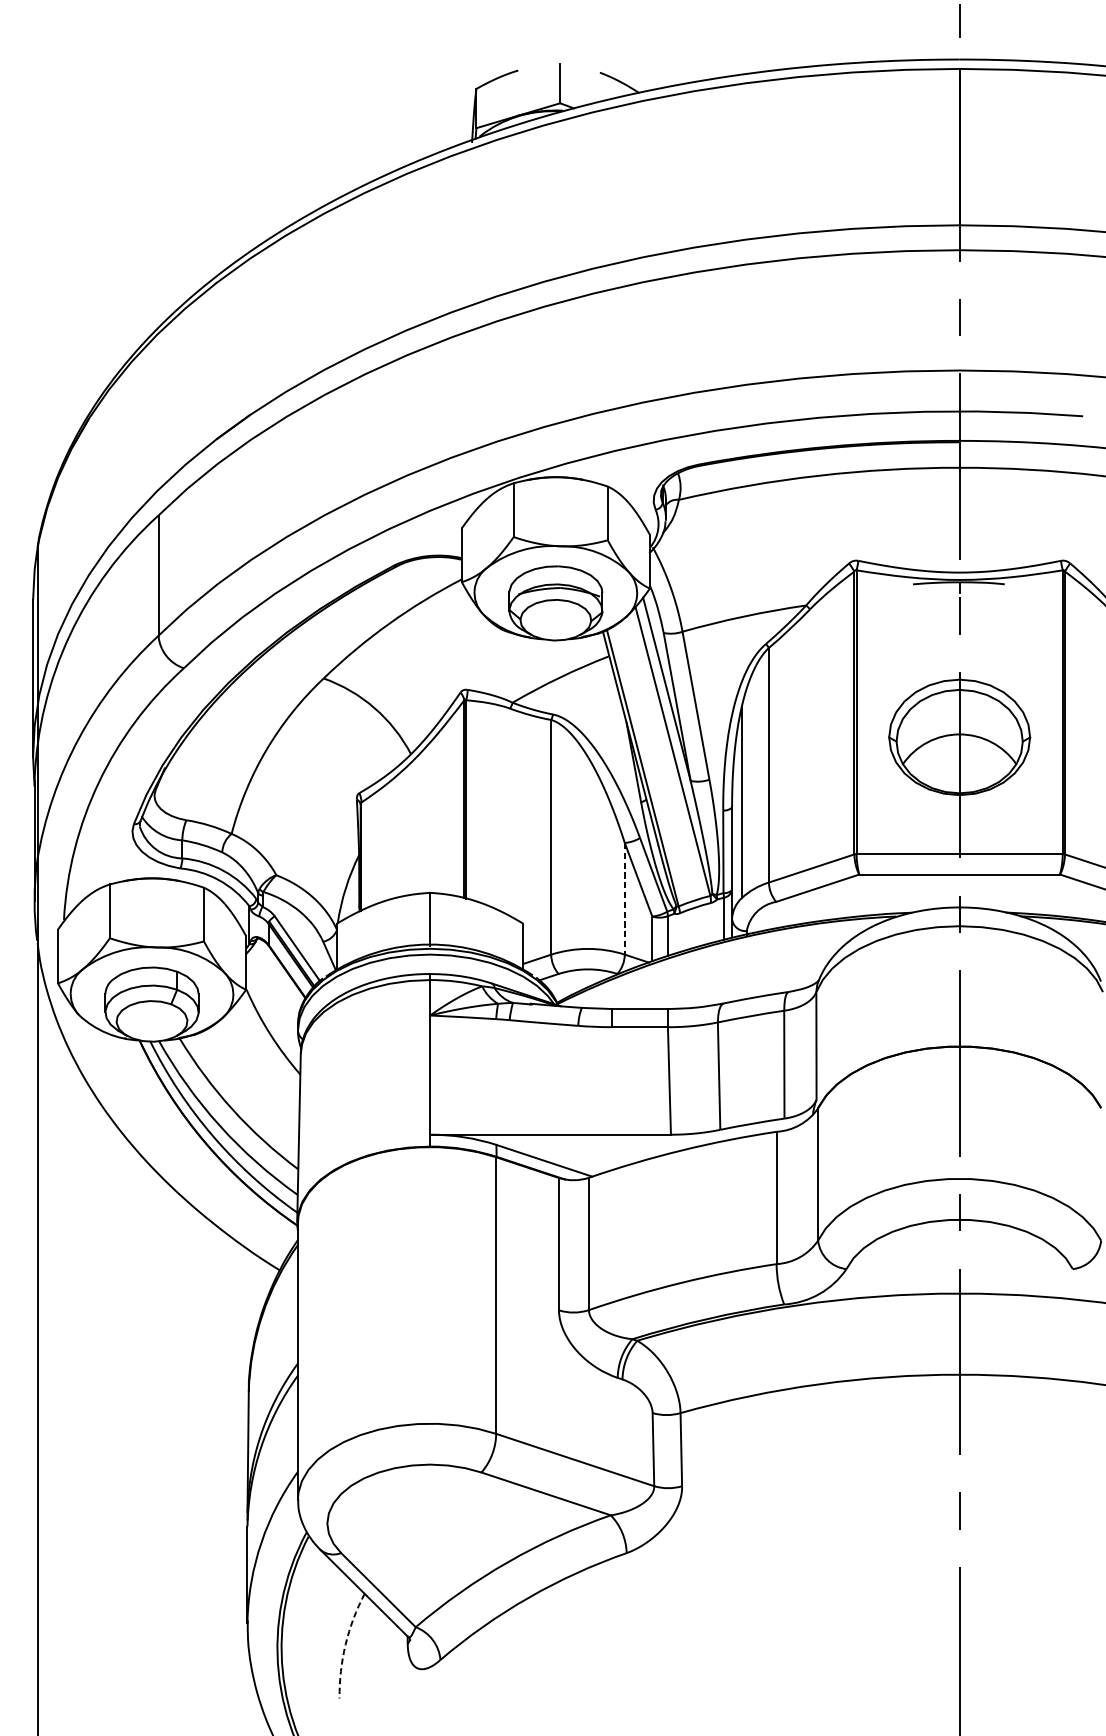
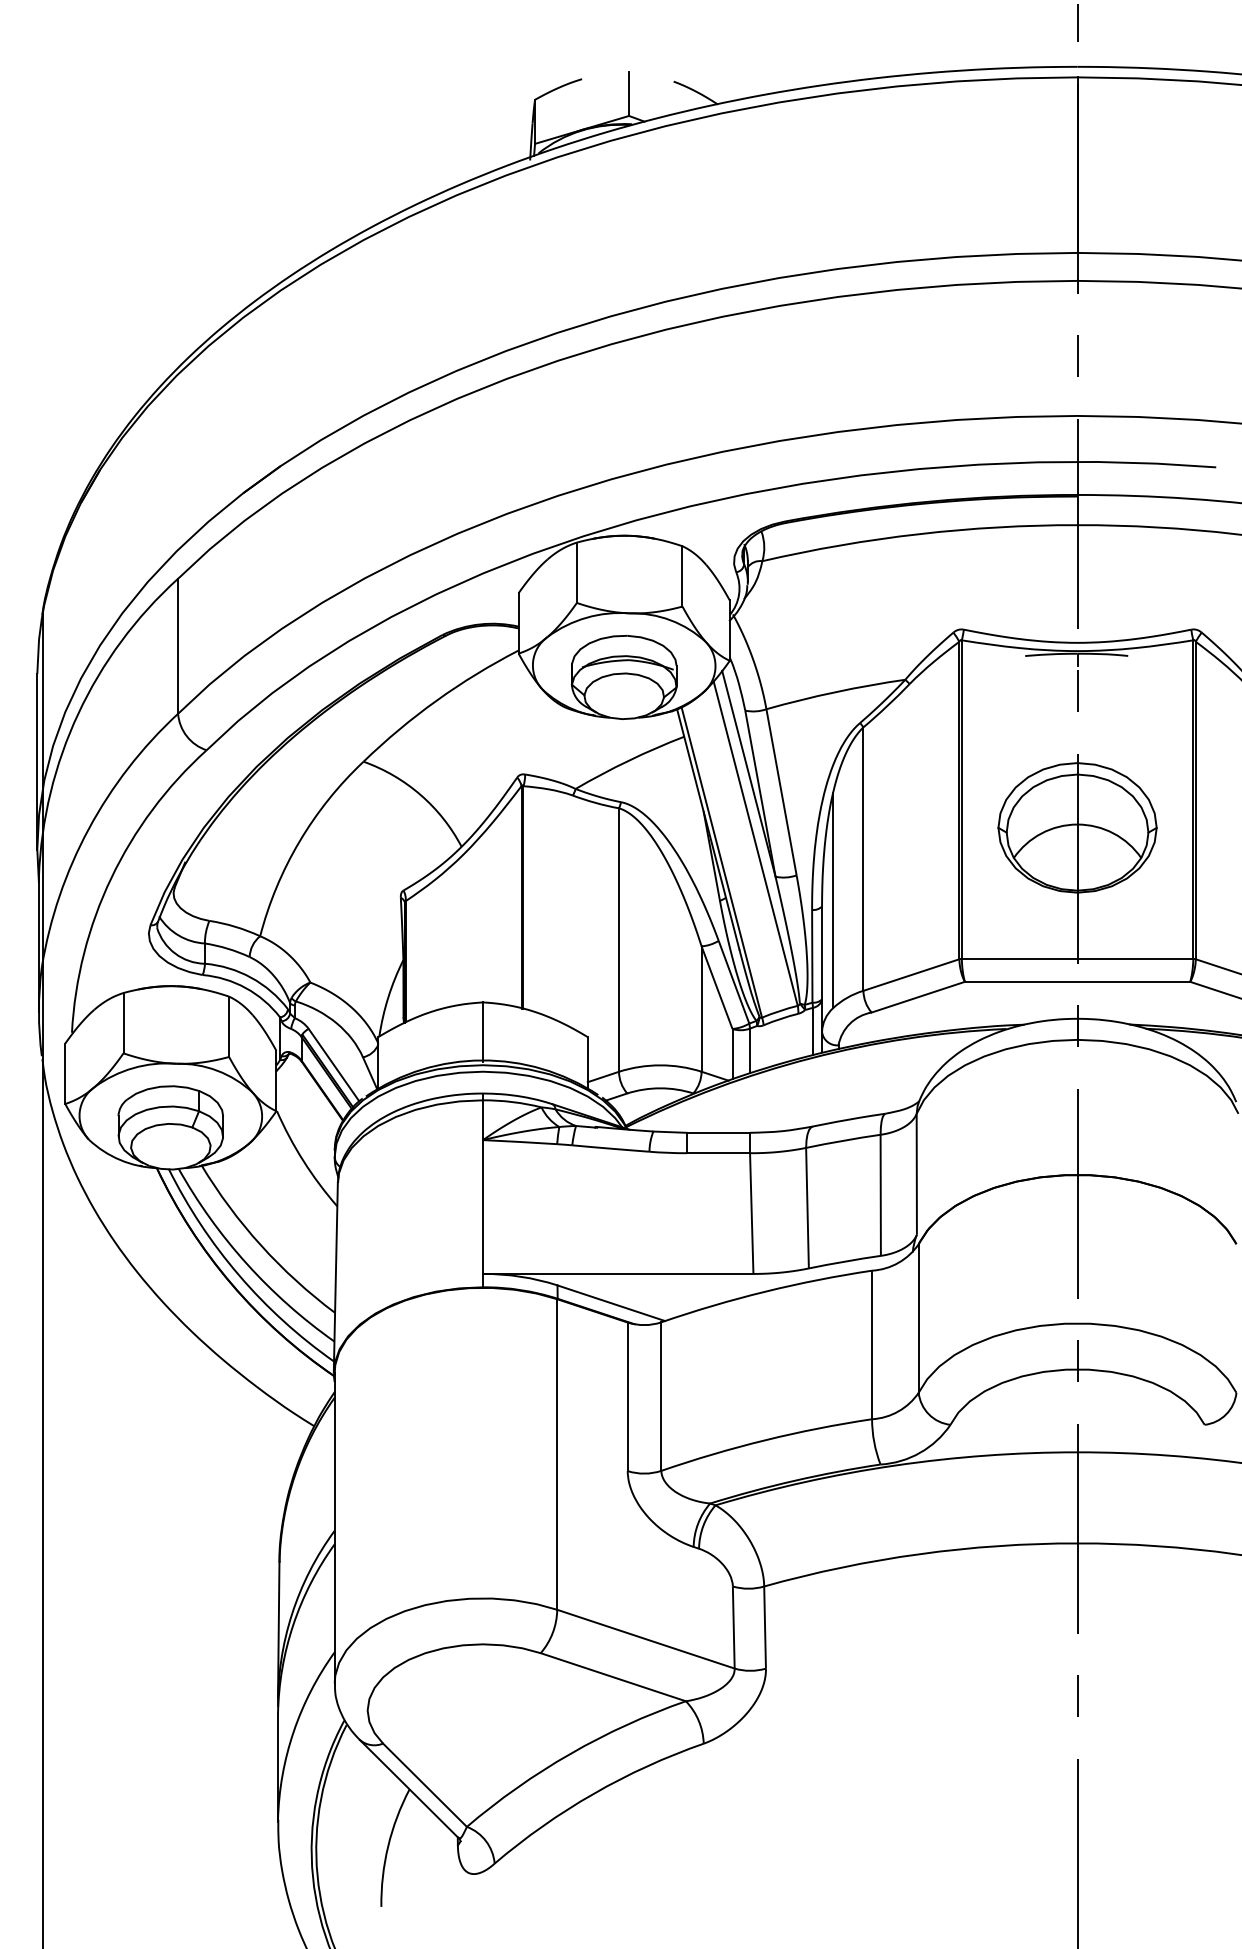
line: (624, 899) -> (701, 1009), dashed -> solid
arc: (345, 1644) -> (388, 1846), dashed -> solid

